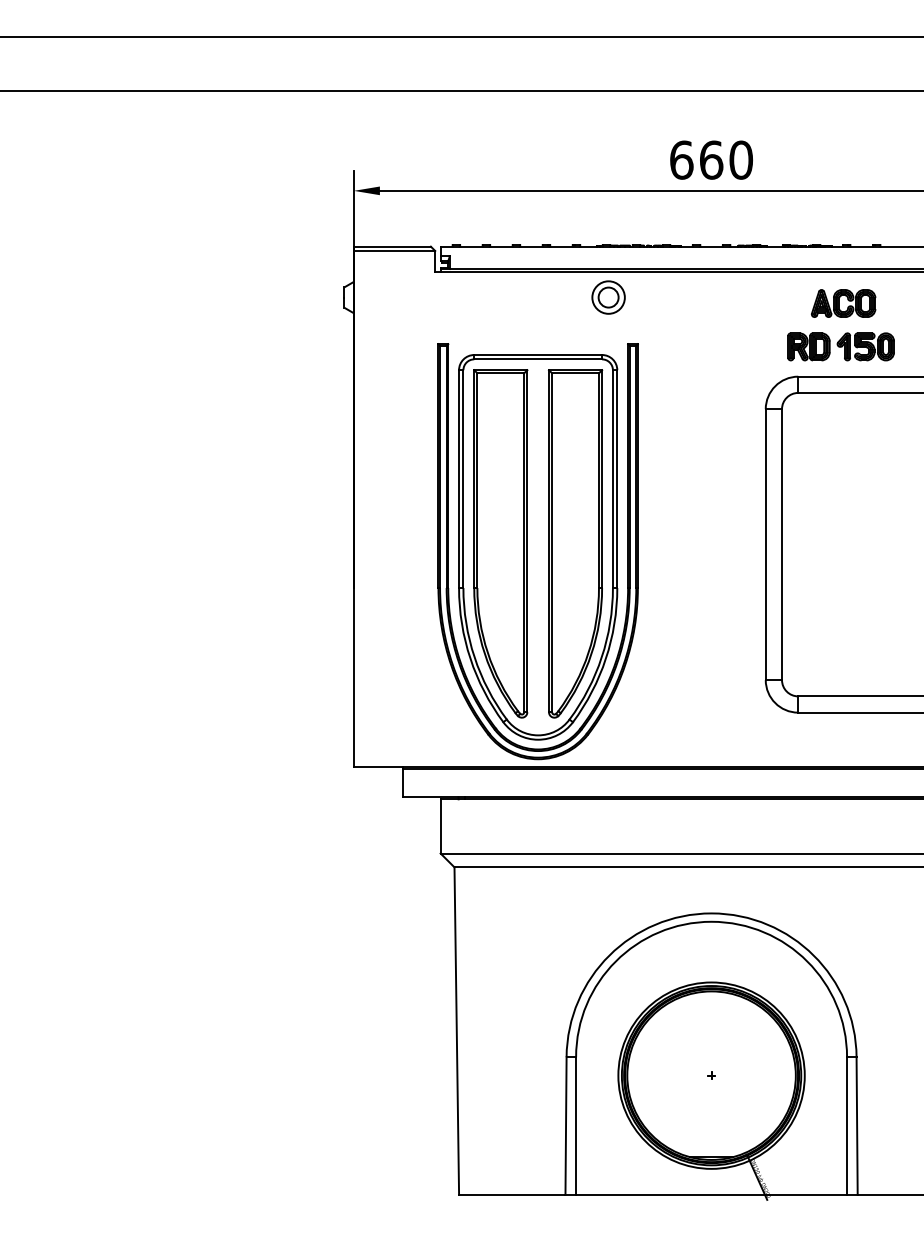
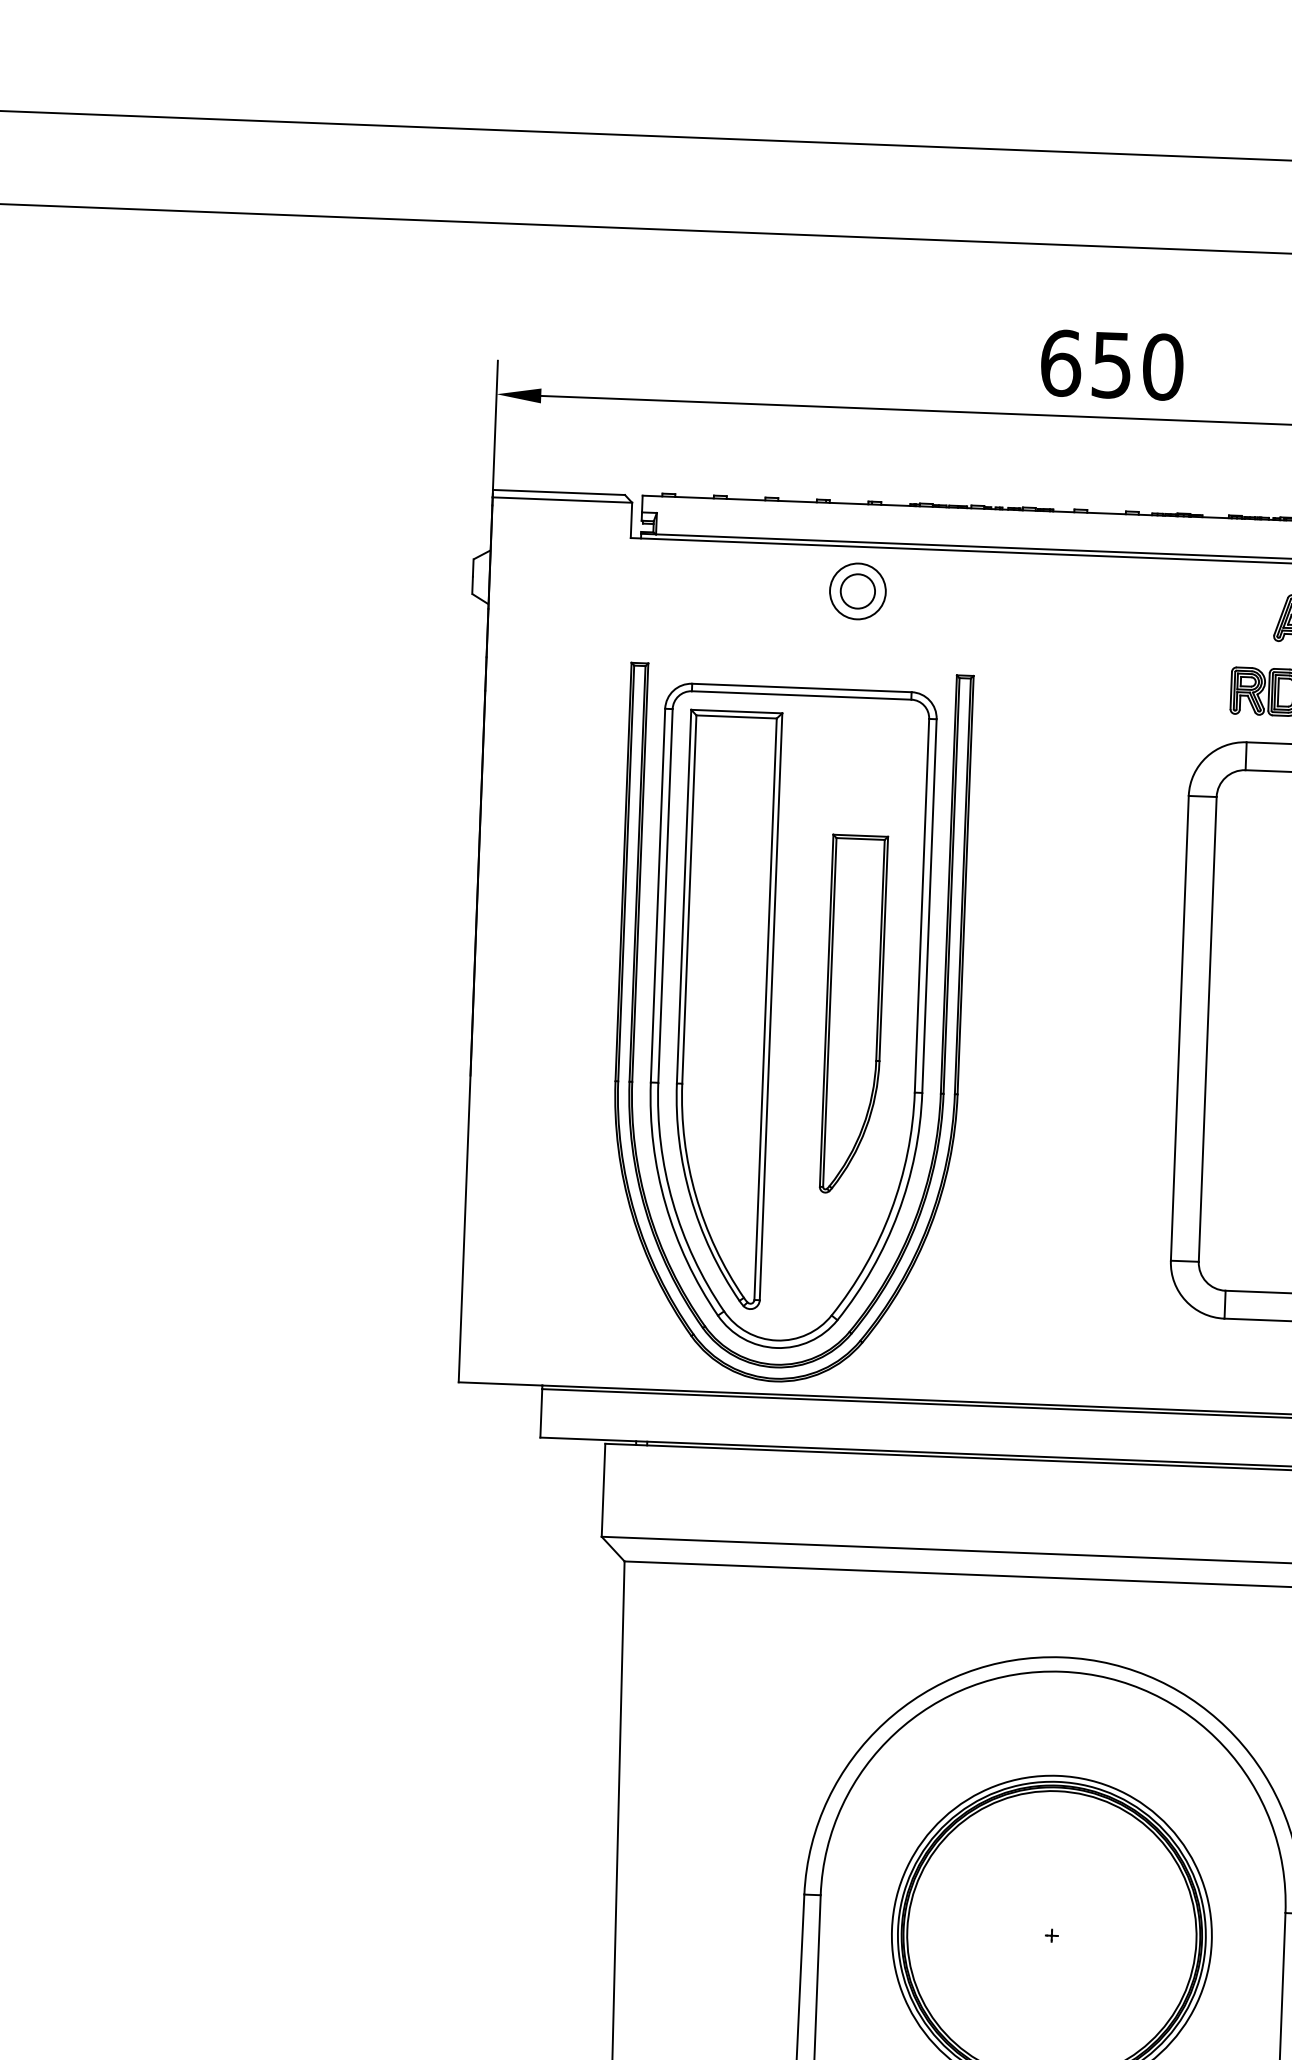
text: (711, 159) -> (1112, 363), 660 -> 650
part: (608, 297) -> (857, 591), moved
part: (575, 543) -> (853, 1013), size x0.6

